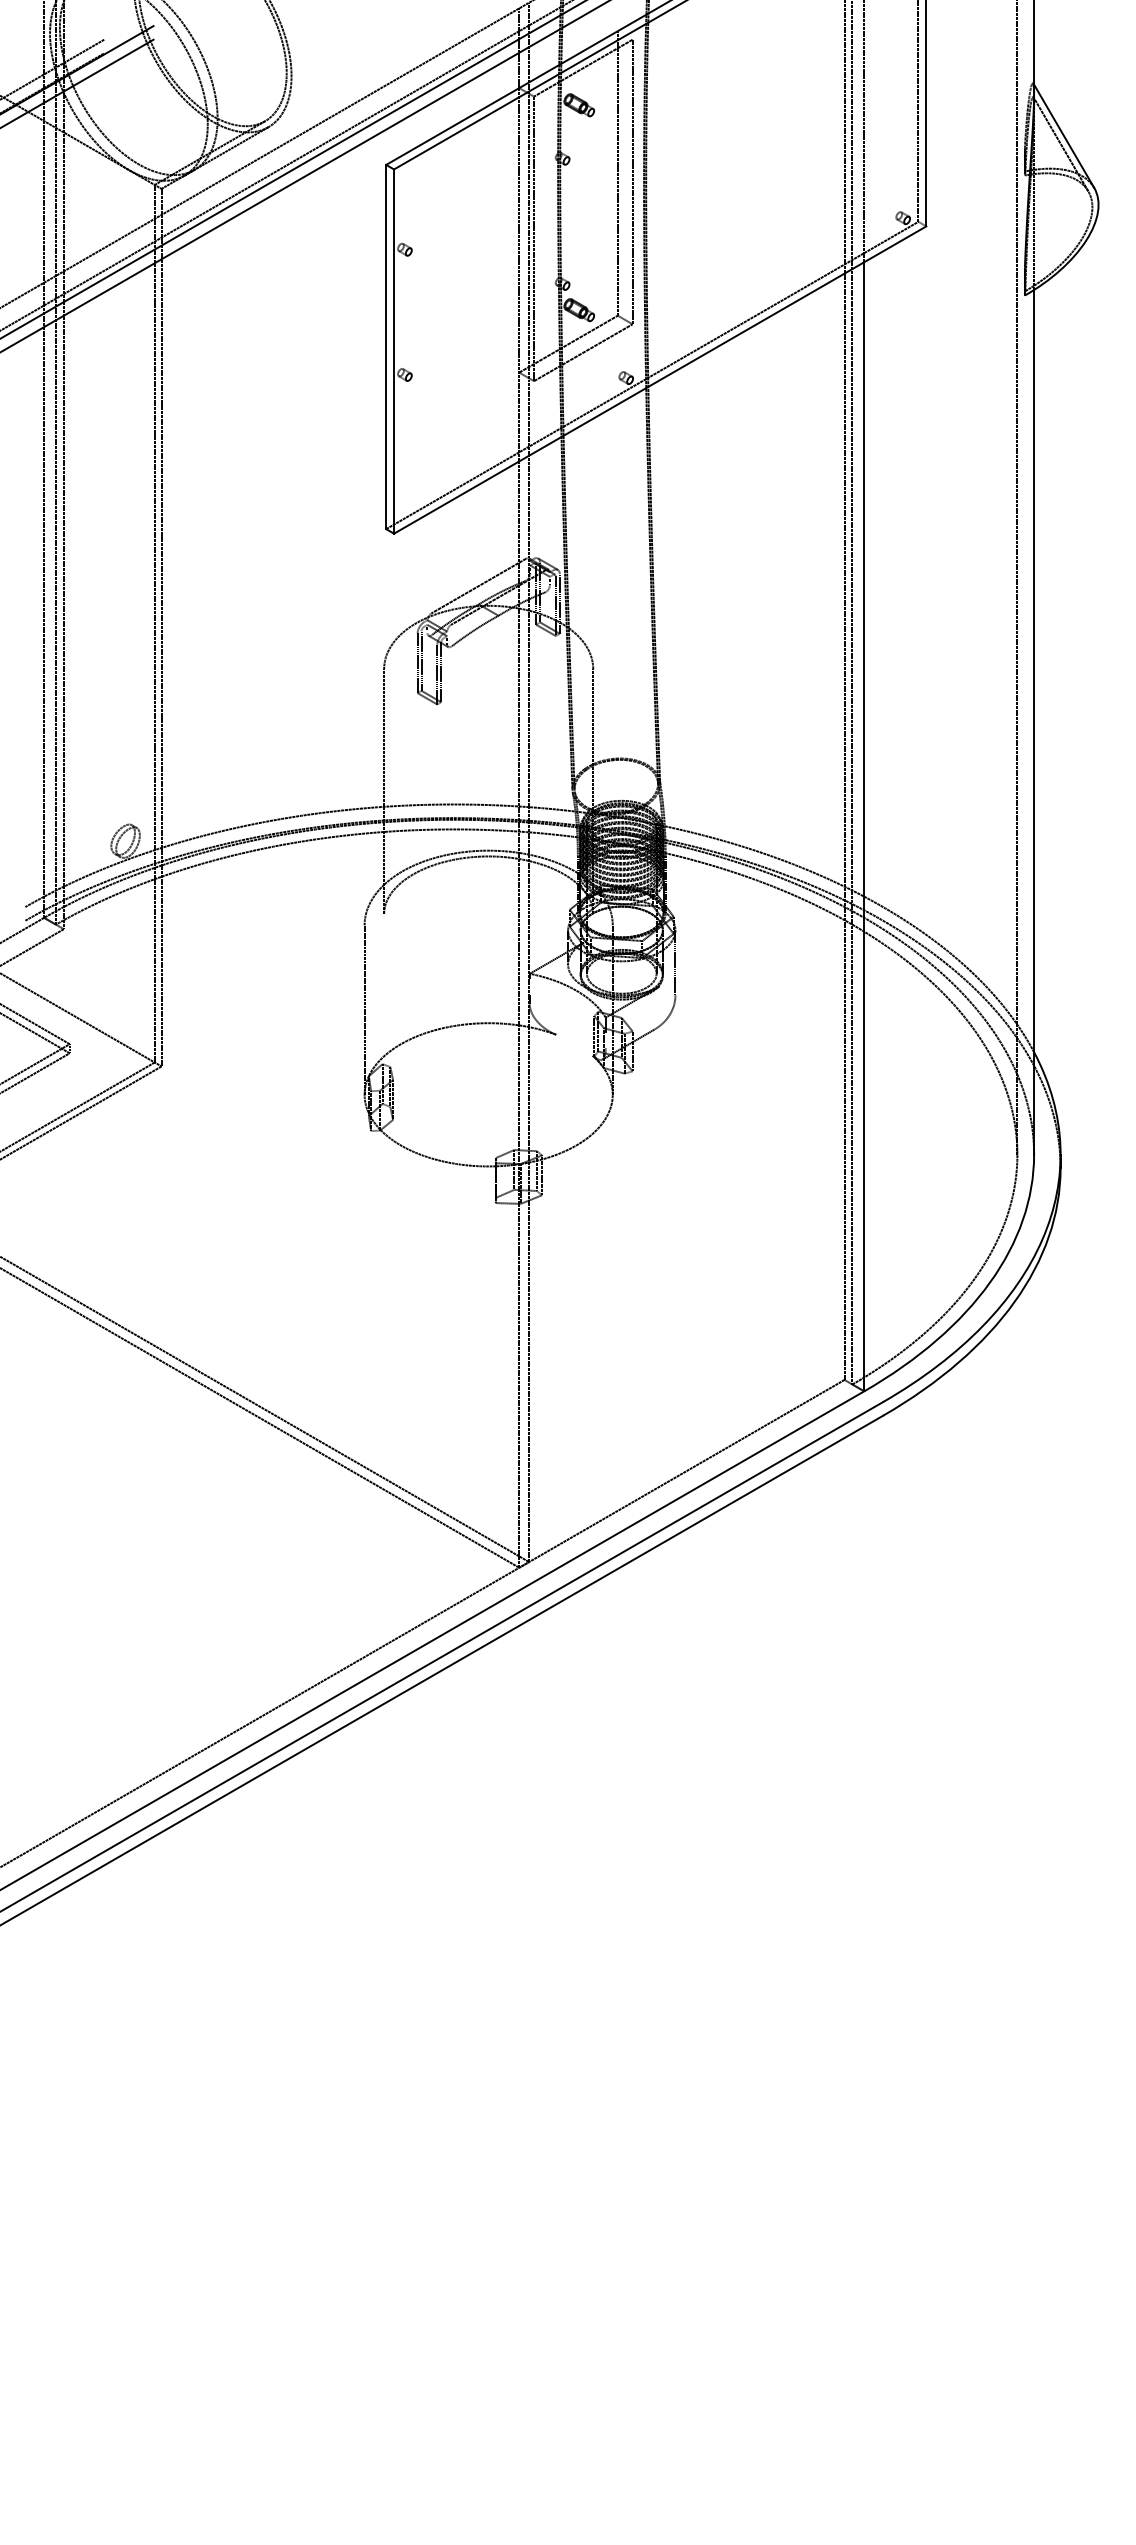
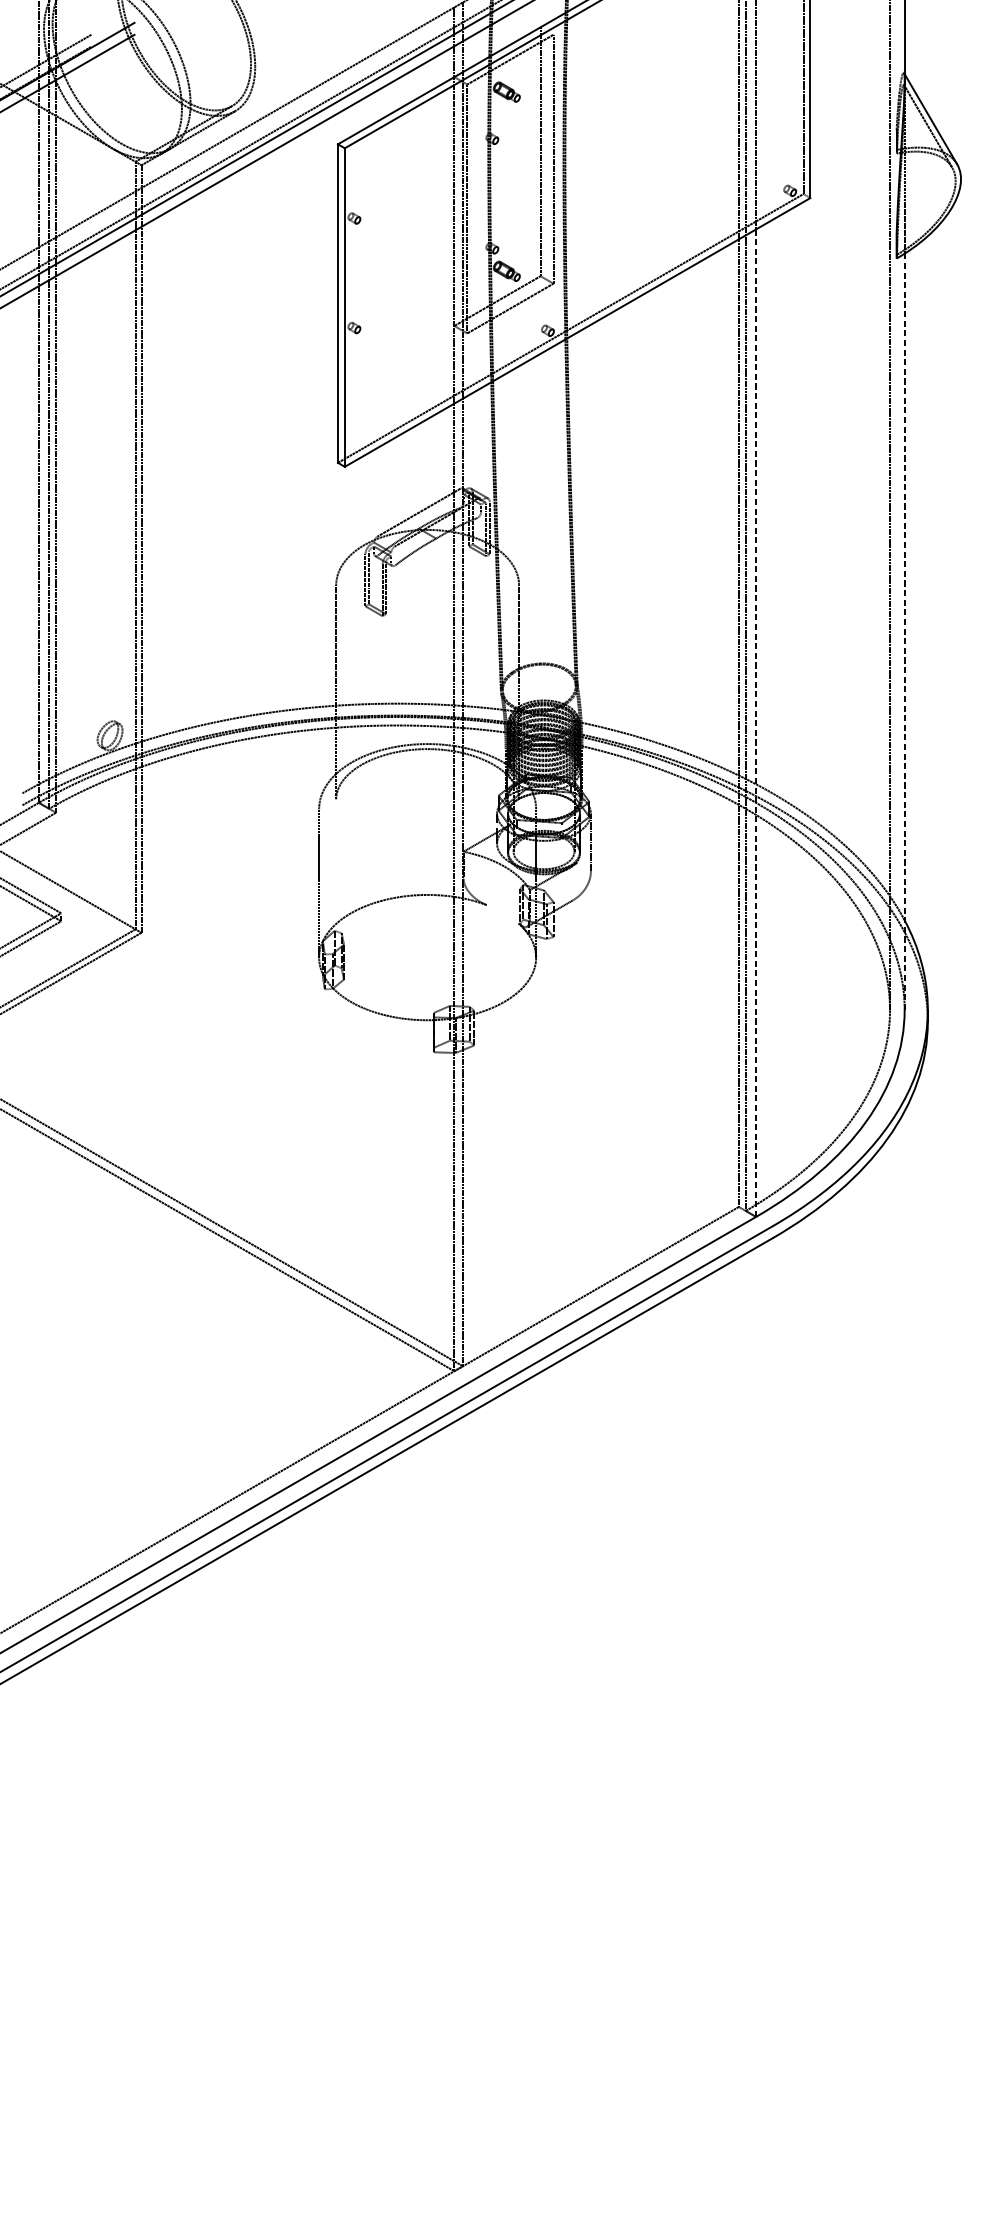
line: (1034, 721) -> (905, 631), solid -> dashed
line: (864, 826) -> (756, 722), solid -> dashed

